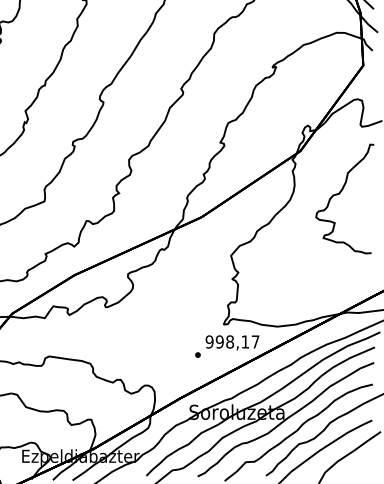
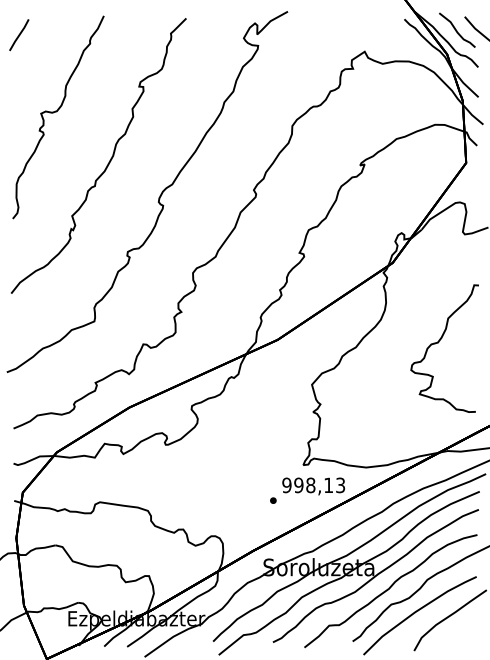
curve: (340, 193) -> (439, 342), moved
text: (255, 342) -> (340, 485), 998,17 -> 998,13

